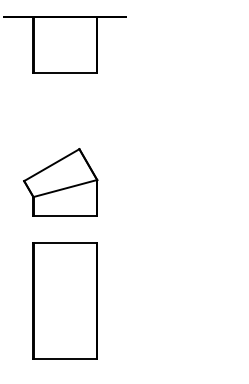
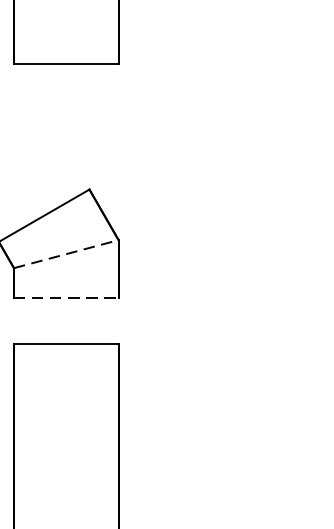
line: (65, 188) -> (66, 254), solid -> dashed
line: (65, 215) -> (66, 298), solid -> dashed

